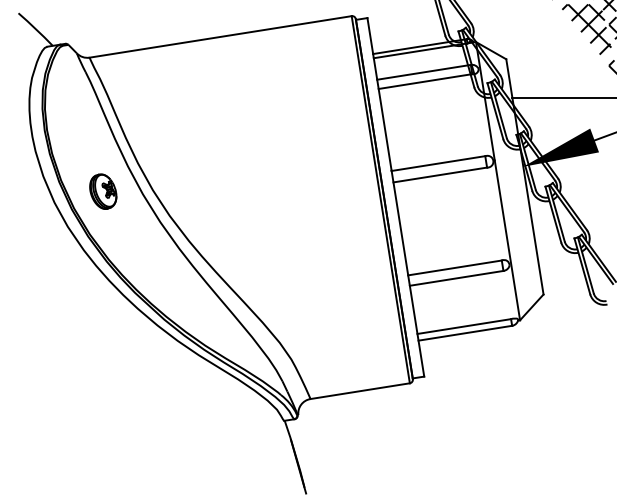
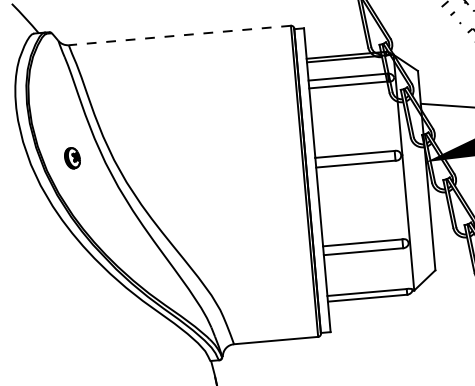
line: (220, 36) -> (179, 35), solid -> dashed
part: (103, 191) -> (72, 158), size x0.7

